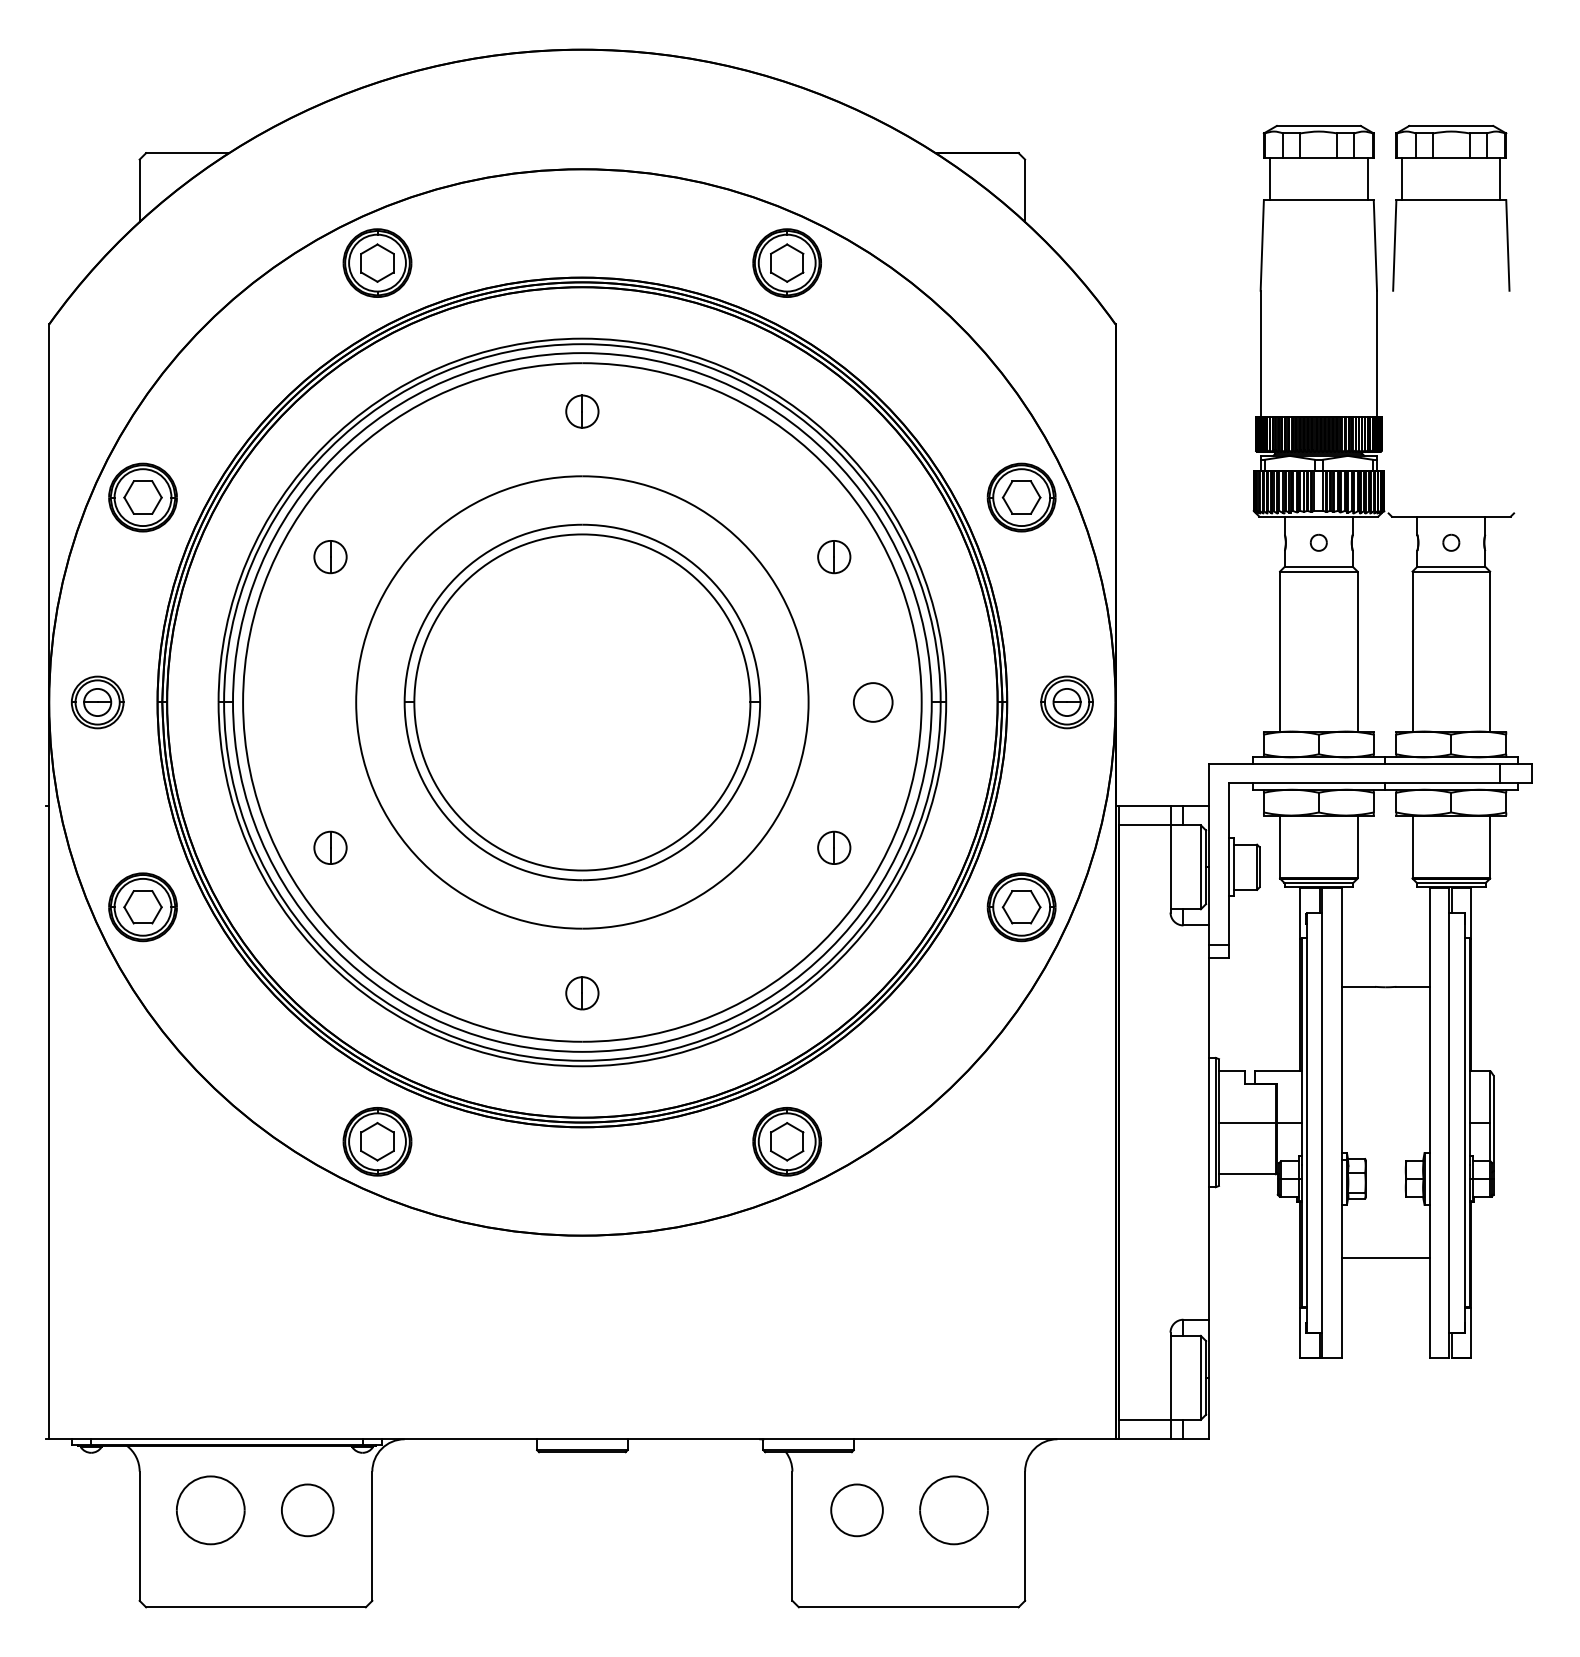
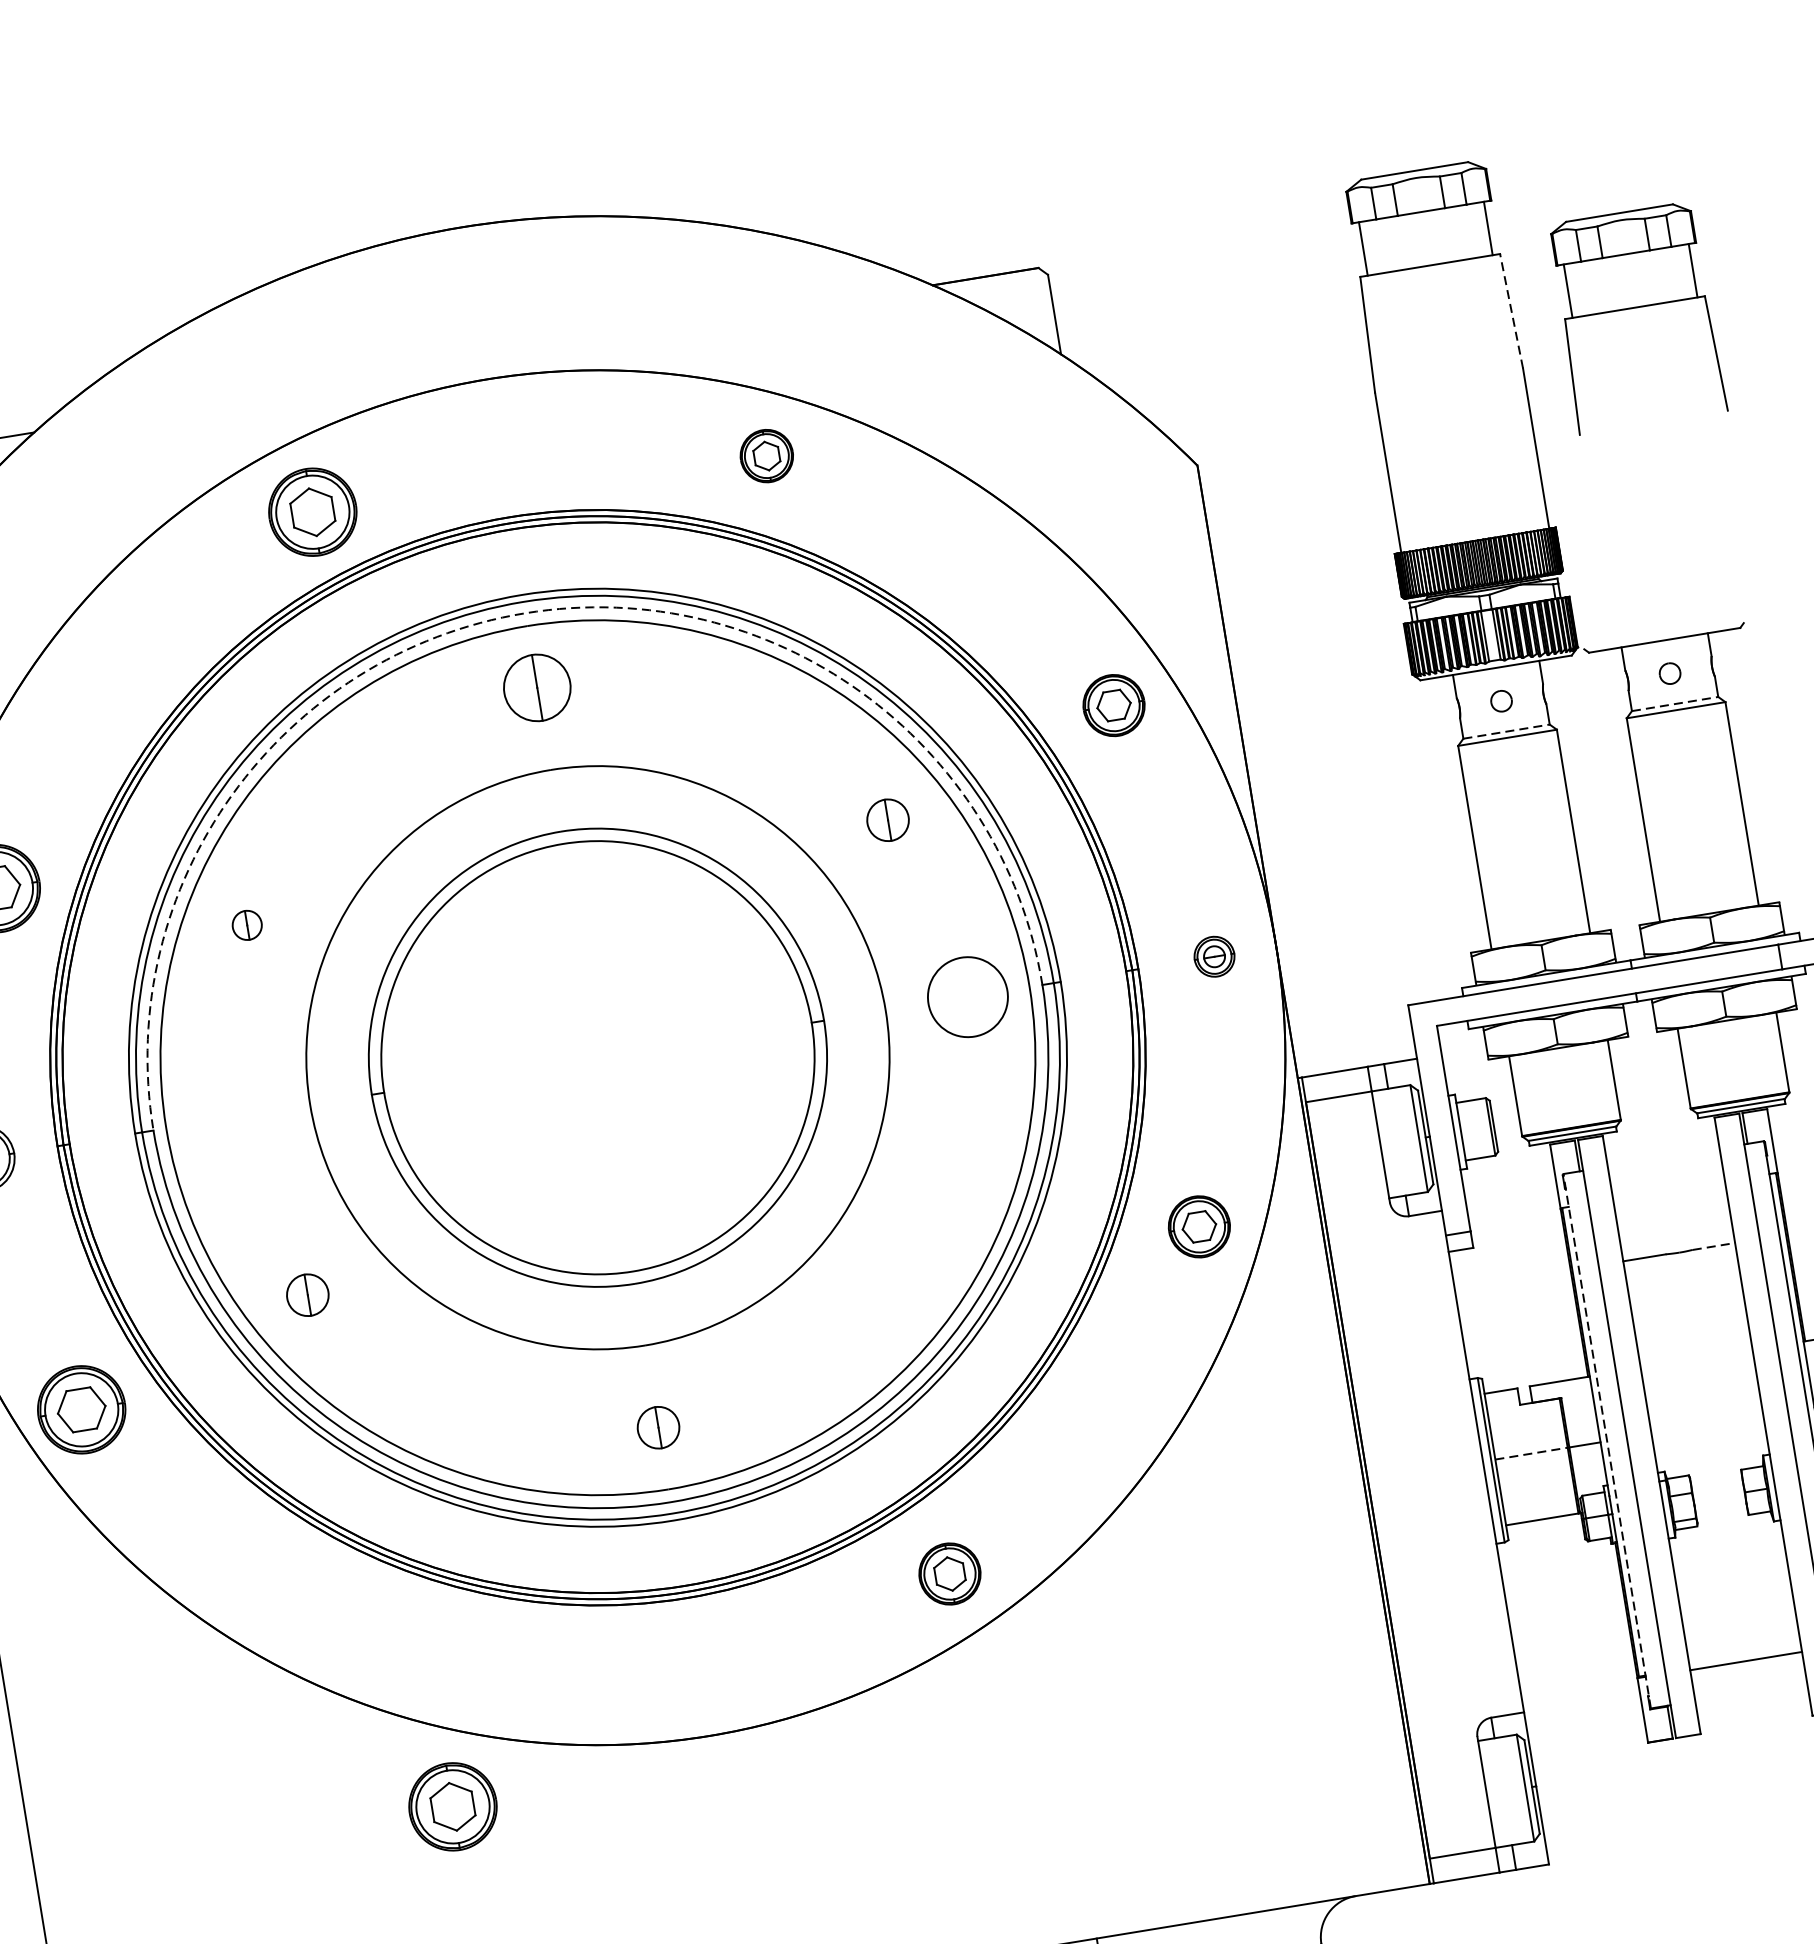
part: (1451, 200) -> (1635, 307), moved
line: (1375, 245) -> (1511, 311), solid -> dashed
part: (377, 262) -> (312, 511), moved
part: (786, 262) -> (765, 455), size x0.6
arc: (582, 353) -> (525, 613), solid -> dashed
part: (582, 411) -> (537, 687), size x1.6
part: (1021, 497) -> (1113, 705), size x0.7
part: (330, 557) -> (247, 925), size x0.7
line: (1318, 566) -> (1506, 731), solid -> dashed
line: (1451, 566) -> (1675, 703), solid -> dashed
circle: (872, 702) -> (967, 997), size x1.6
part: (1066, 702) -> (1213, 956), size x0.6
part: (834, 847) -> (948, 1189), removed
part: (1021, 907) -> (1199, 1227), size x0.7
line: (1413, 986) -> (1714, 1245), solid -> dashed
line: (1247, 1122) -> (1531, 1453), solid -> dashed
line: (1306, 1122) -> (1606, 1441), solid -> dashed
part: (377, 1141) -> (452, 1806), moved
part: (786, 1141) -> (949, 1573), size x0.7
line: (1385, 1258) -> (1745, 1661), moved

